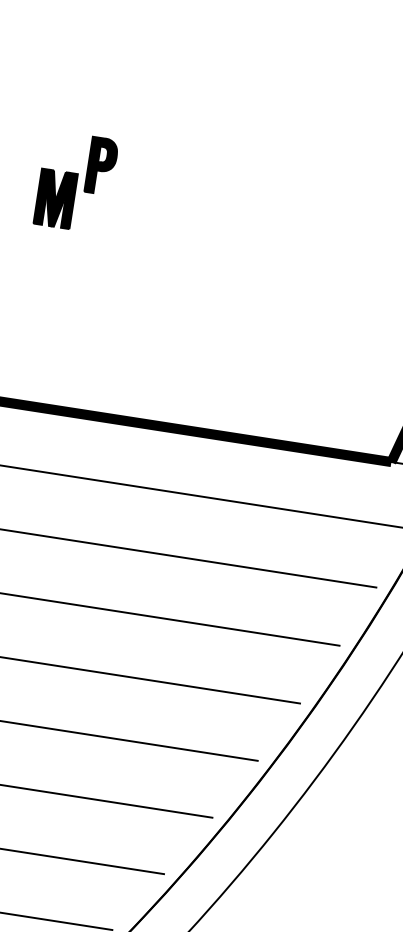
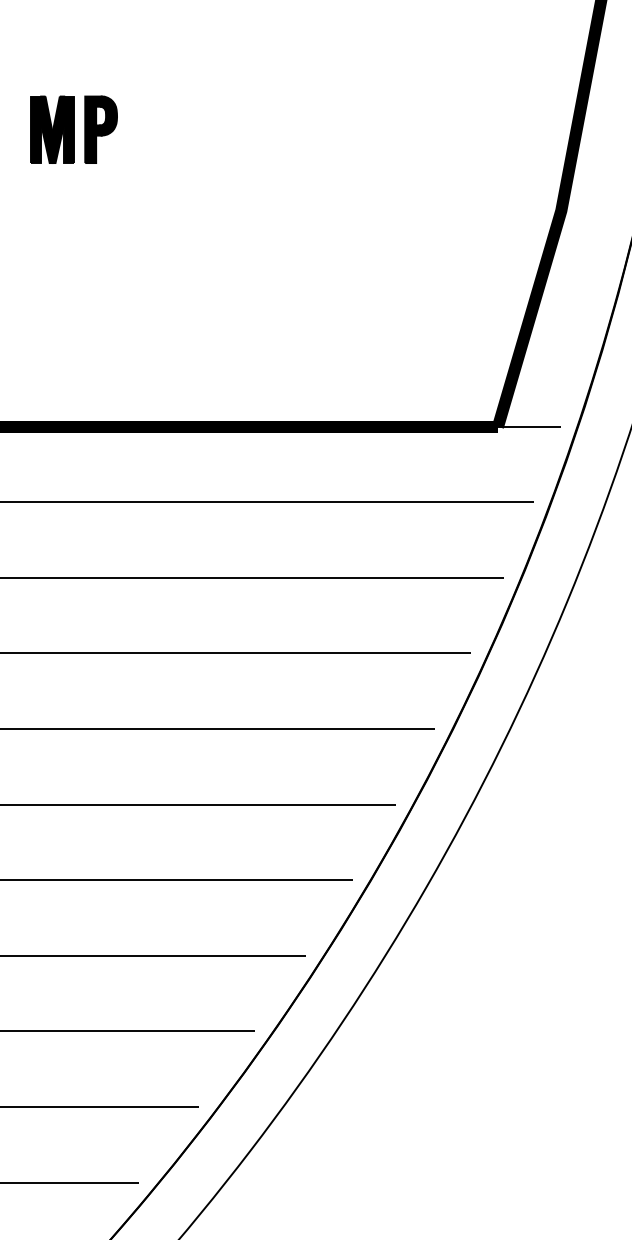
part: (55, 198) -> (52, 129), moved

